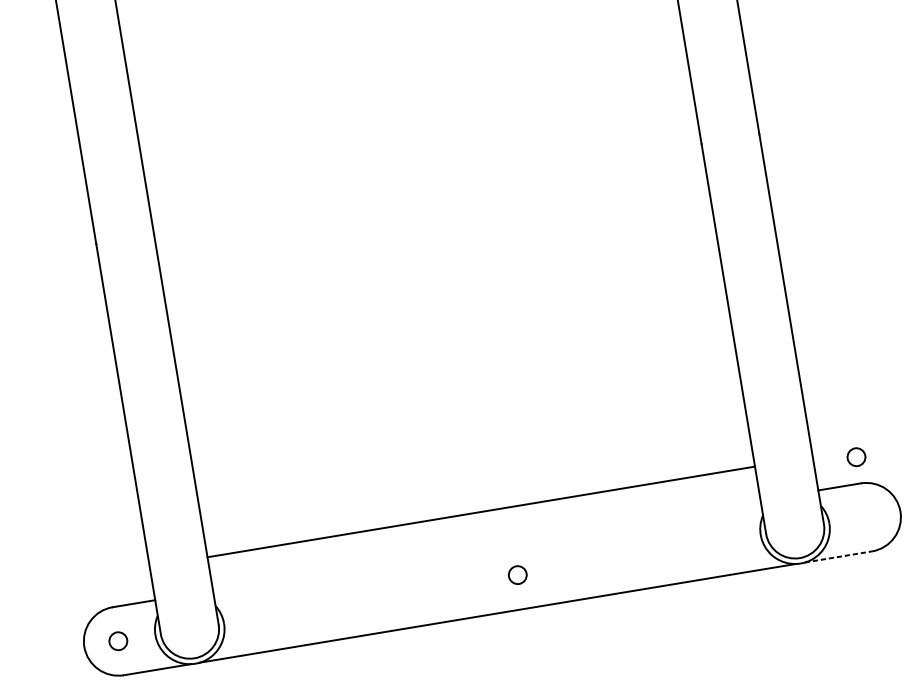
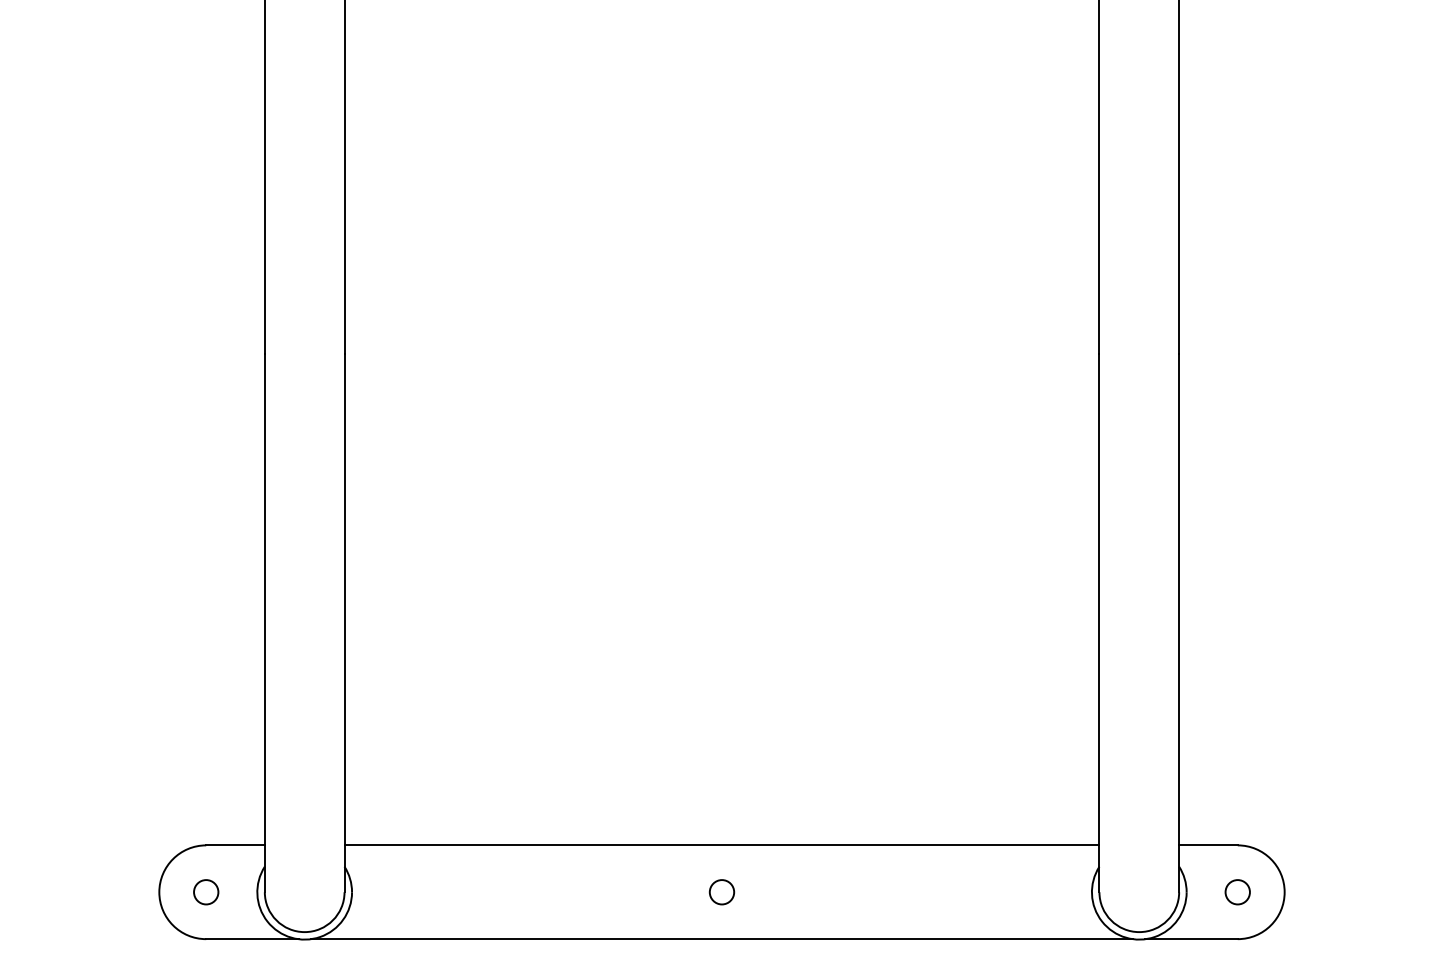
circle: (856, 457) -> (1237, 892), moved
line: (480, 512) -> (721, 845), moved
line: (838, 557) -> (1191, 939), dashed -> solid
circle: (517, 575) -> (721, 892), moved

